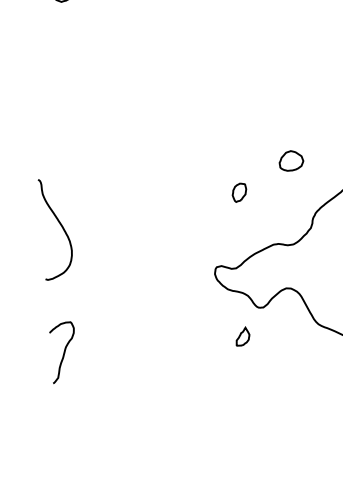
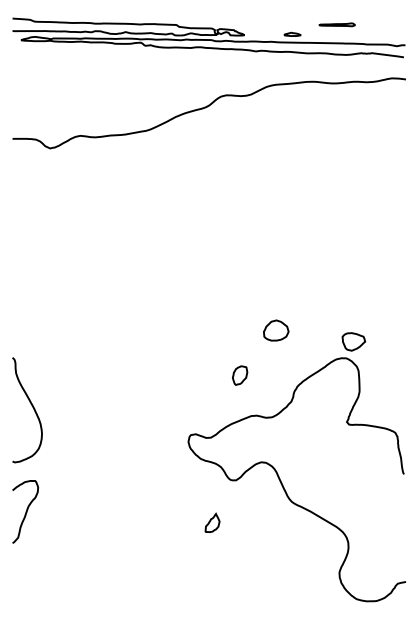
part: (239, 192) -> (240, 375), moved
curve: (60, 225) -> (32, 407), moved
part: (242, 336) -> (212, 522), moved

